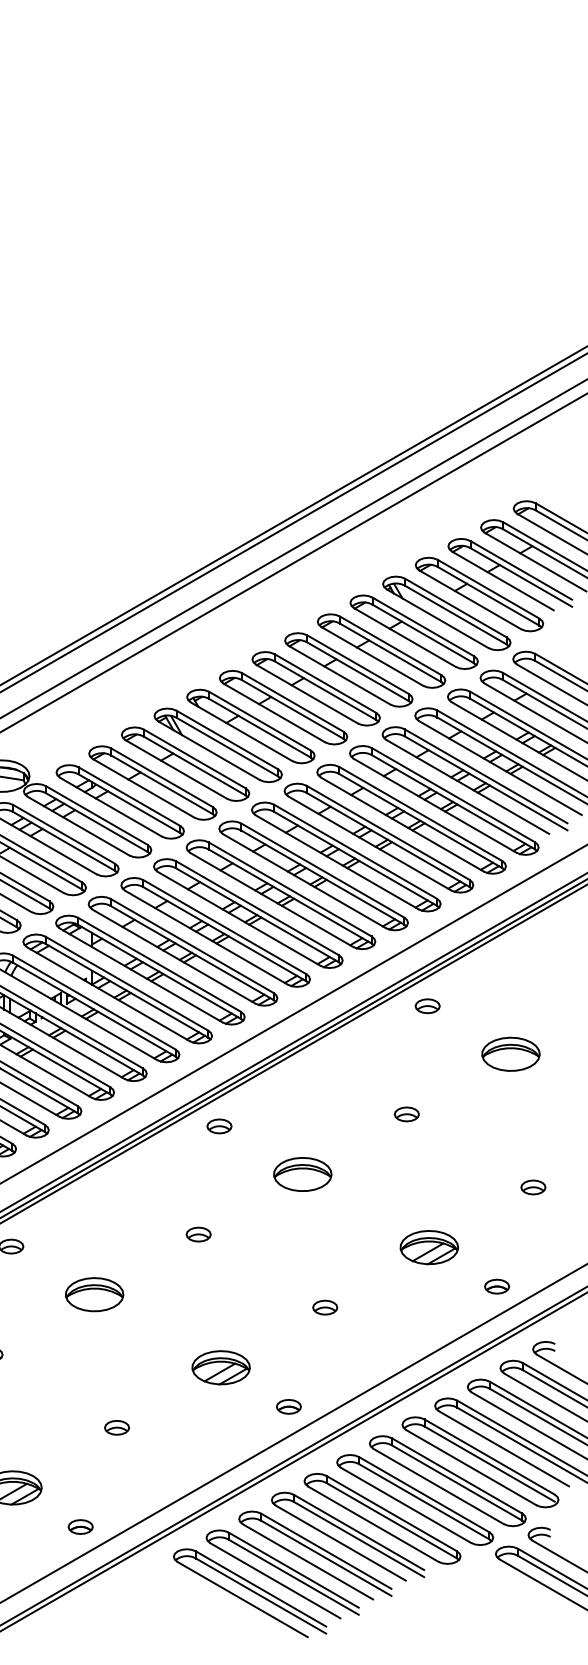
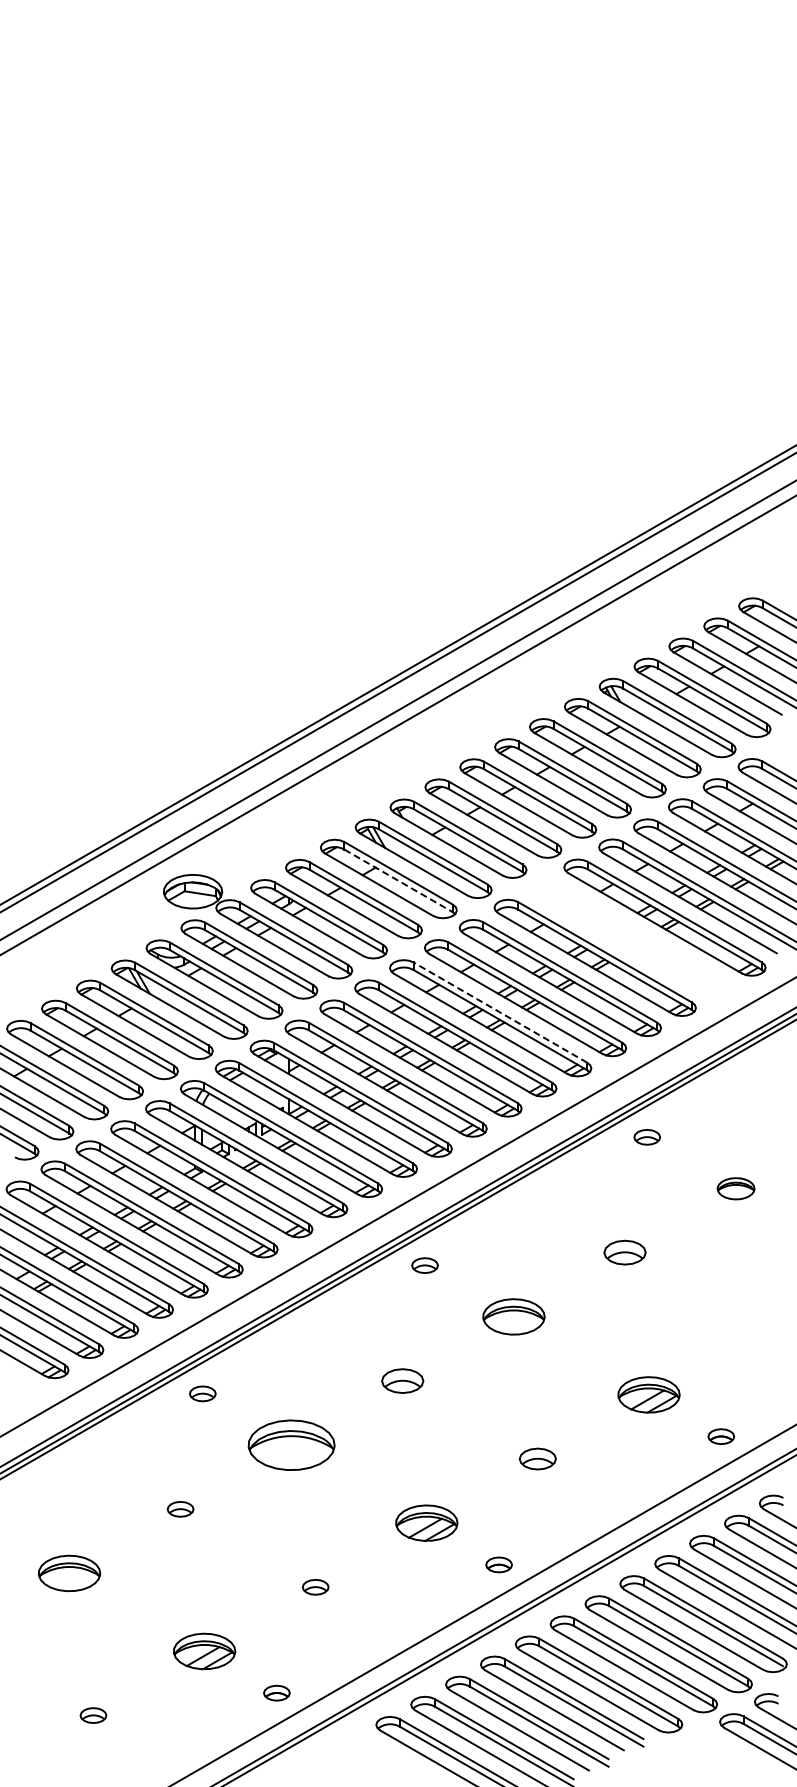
line: (194, 765) -> (398, 880), solid -> dashed
part: (411, 819) -> (629, 937), removed
line: (290, 889) -> (500, 1012), solid -> dashed
part: (510, 1054) -> (735, 1188), size x0.6
part: (406, 1114) -> (624, 1252), size x1.6
part: (532, 1187) -> (759, 1330), removed
part: (198, 1234) -> (402, 1380), size x1.6
part: (94, 1294) -> (291, 1444), size x1.4
part: (324, 1307) -> (537, 1458), size x1.4

